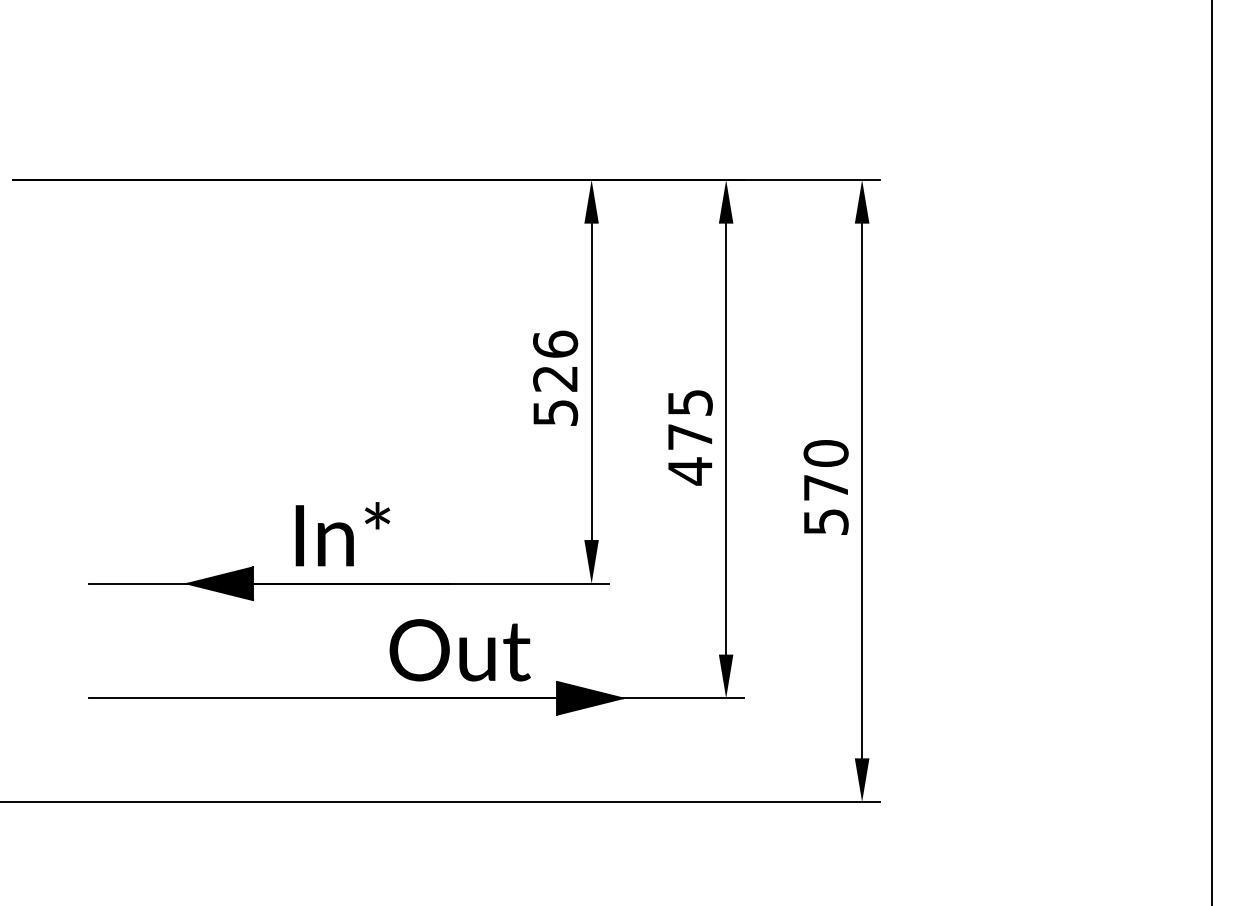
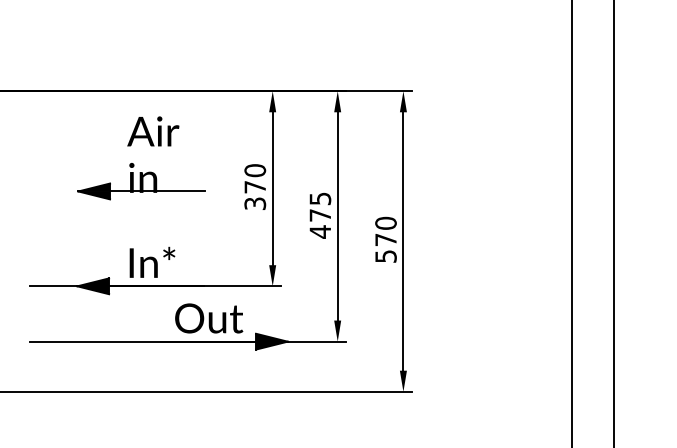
part: (305, 331) -> (134, 164), added
text: (553, 377) -> (254, 186), 526 -> 370

